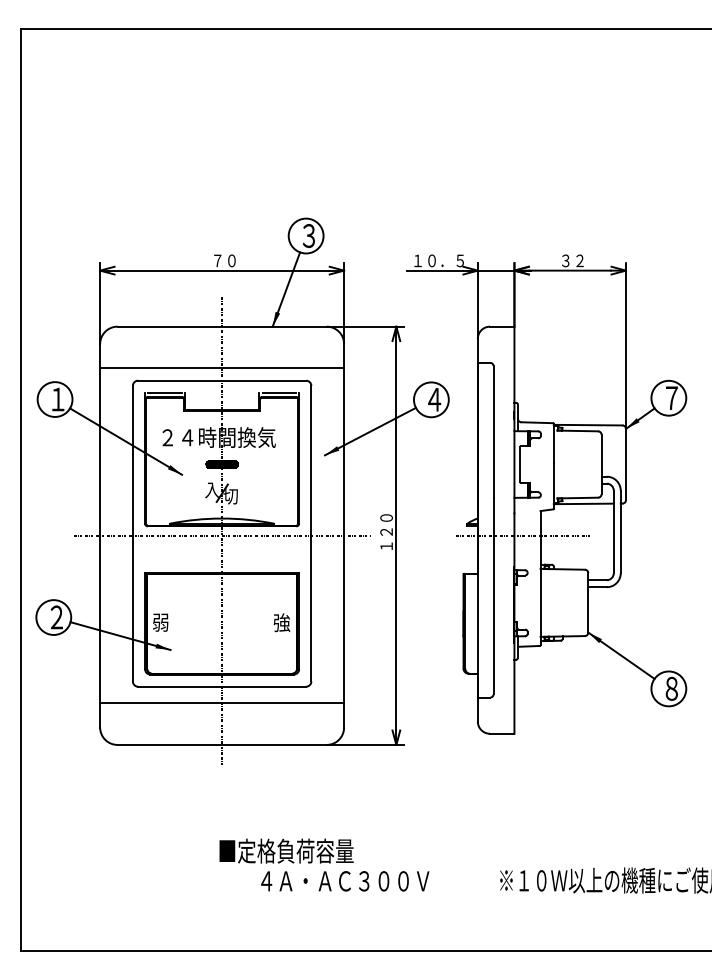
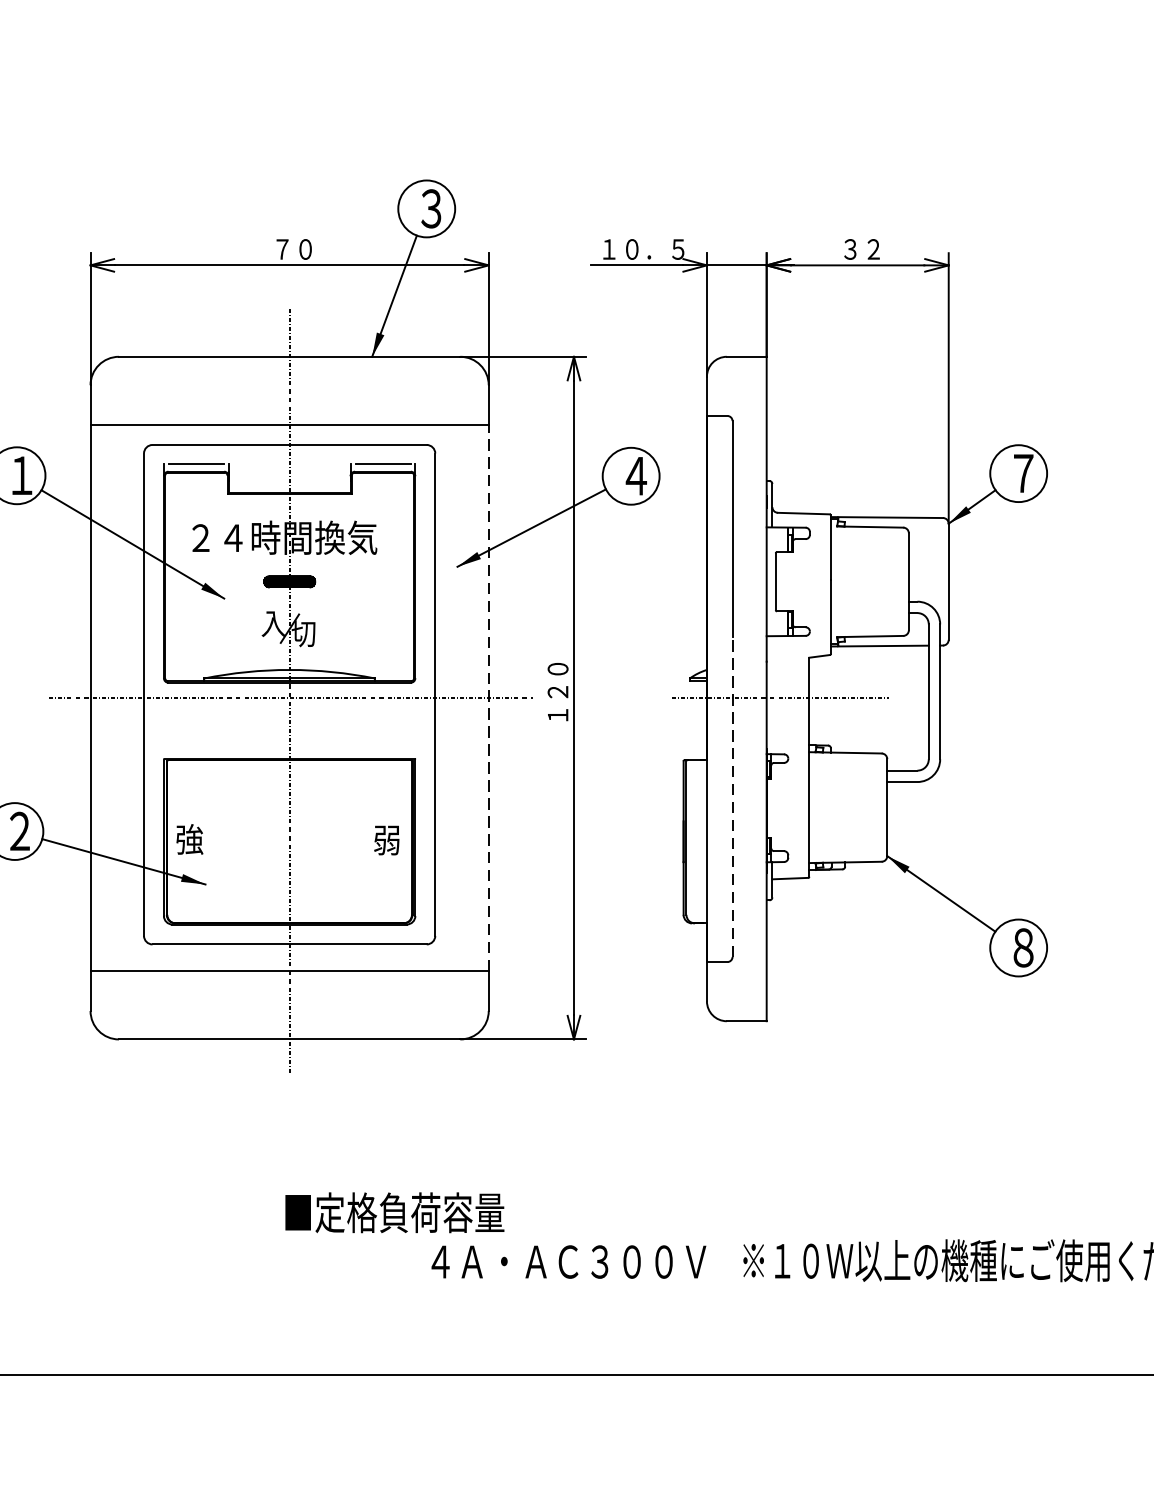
line: (344, 535) -> (489, 697), solid -> dashed
line: (493, 595) -> (732, 795), solid -> dashed
text: (160, 622) -> (189, 839), 弱 -> 強
text: (281, 622) -> (386, 839), 強 -> 弱
text: (345, 881) -> (569, 1262), moved

